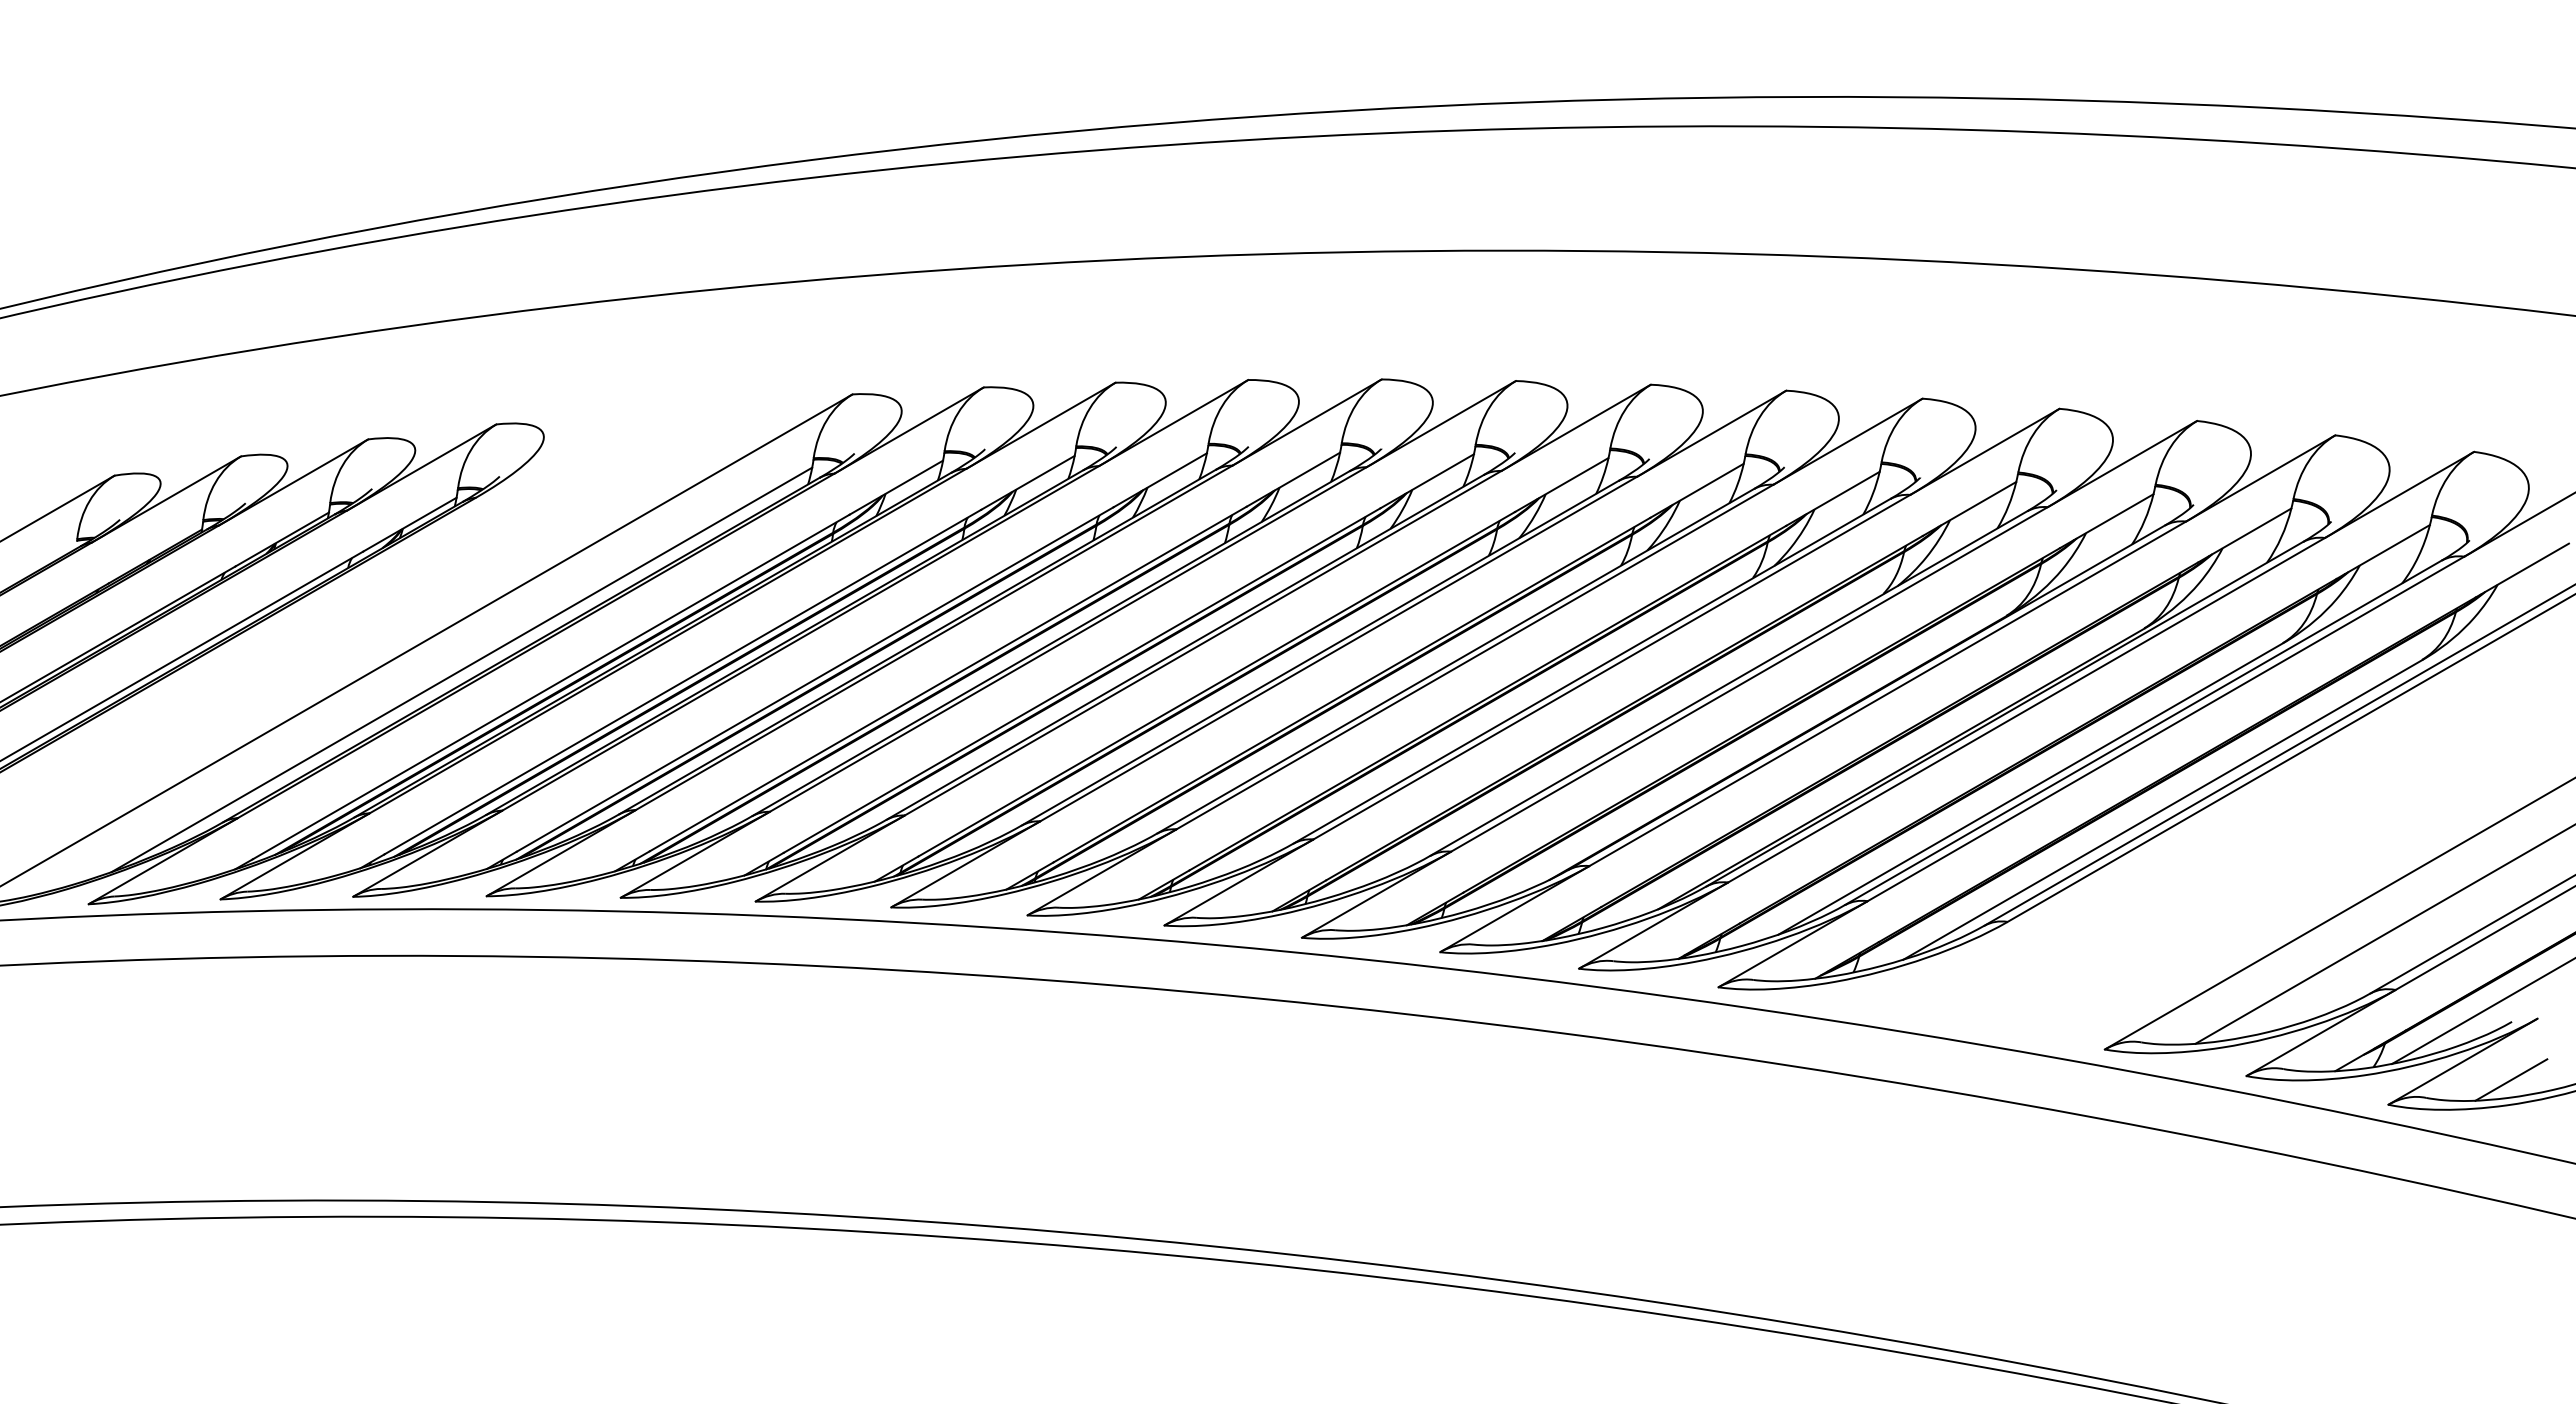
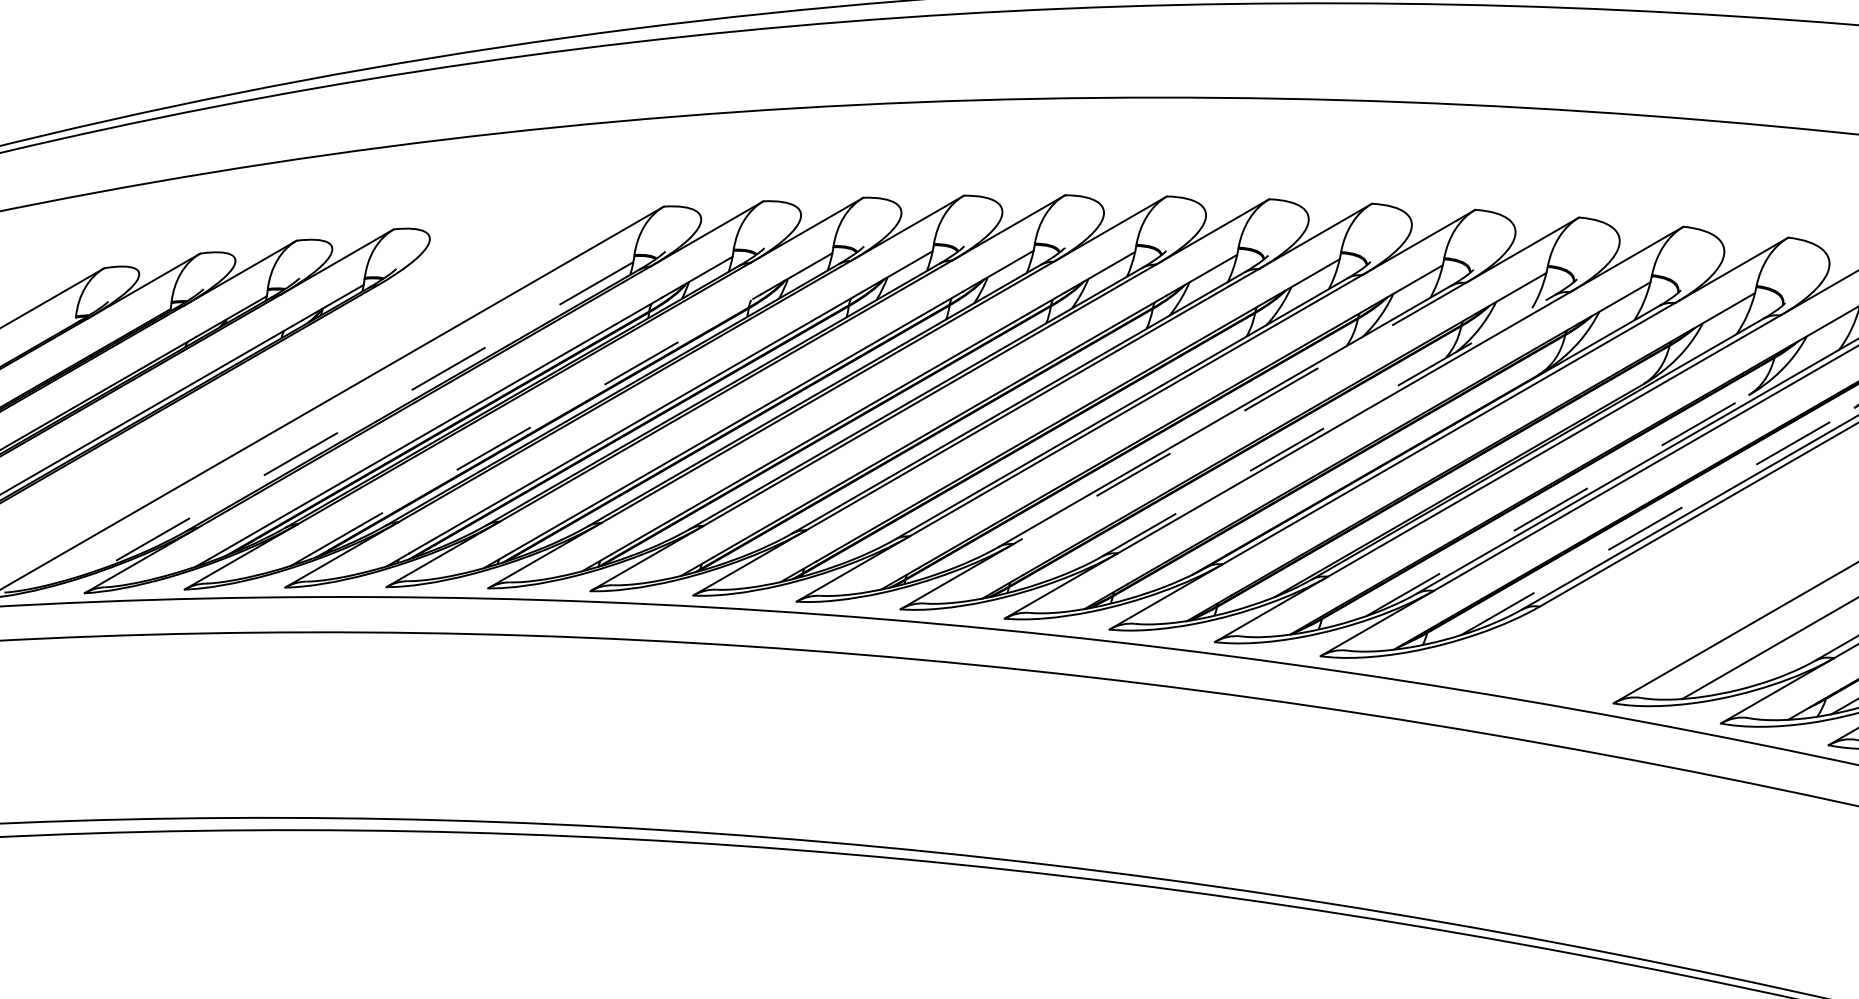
line: (1611, 667) -> (1239, 413), solid -> dashed
line: (461, 670) -> (367, 415), solid -> dashed
line: (682, 682) -> (534, 425), solid -> dashed
line: (1729, 683) -> (1328, 425), solid -> dashed
line: (2031, 788) -> (1557, 505), solid -> dashed
line: (2162, 810) -> (1657, 522), solid -> dashed

